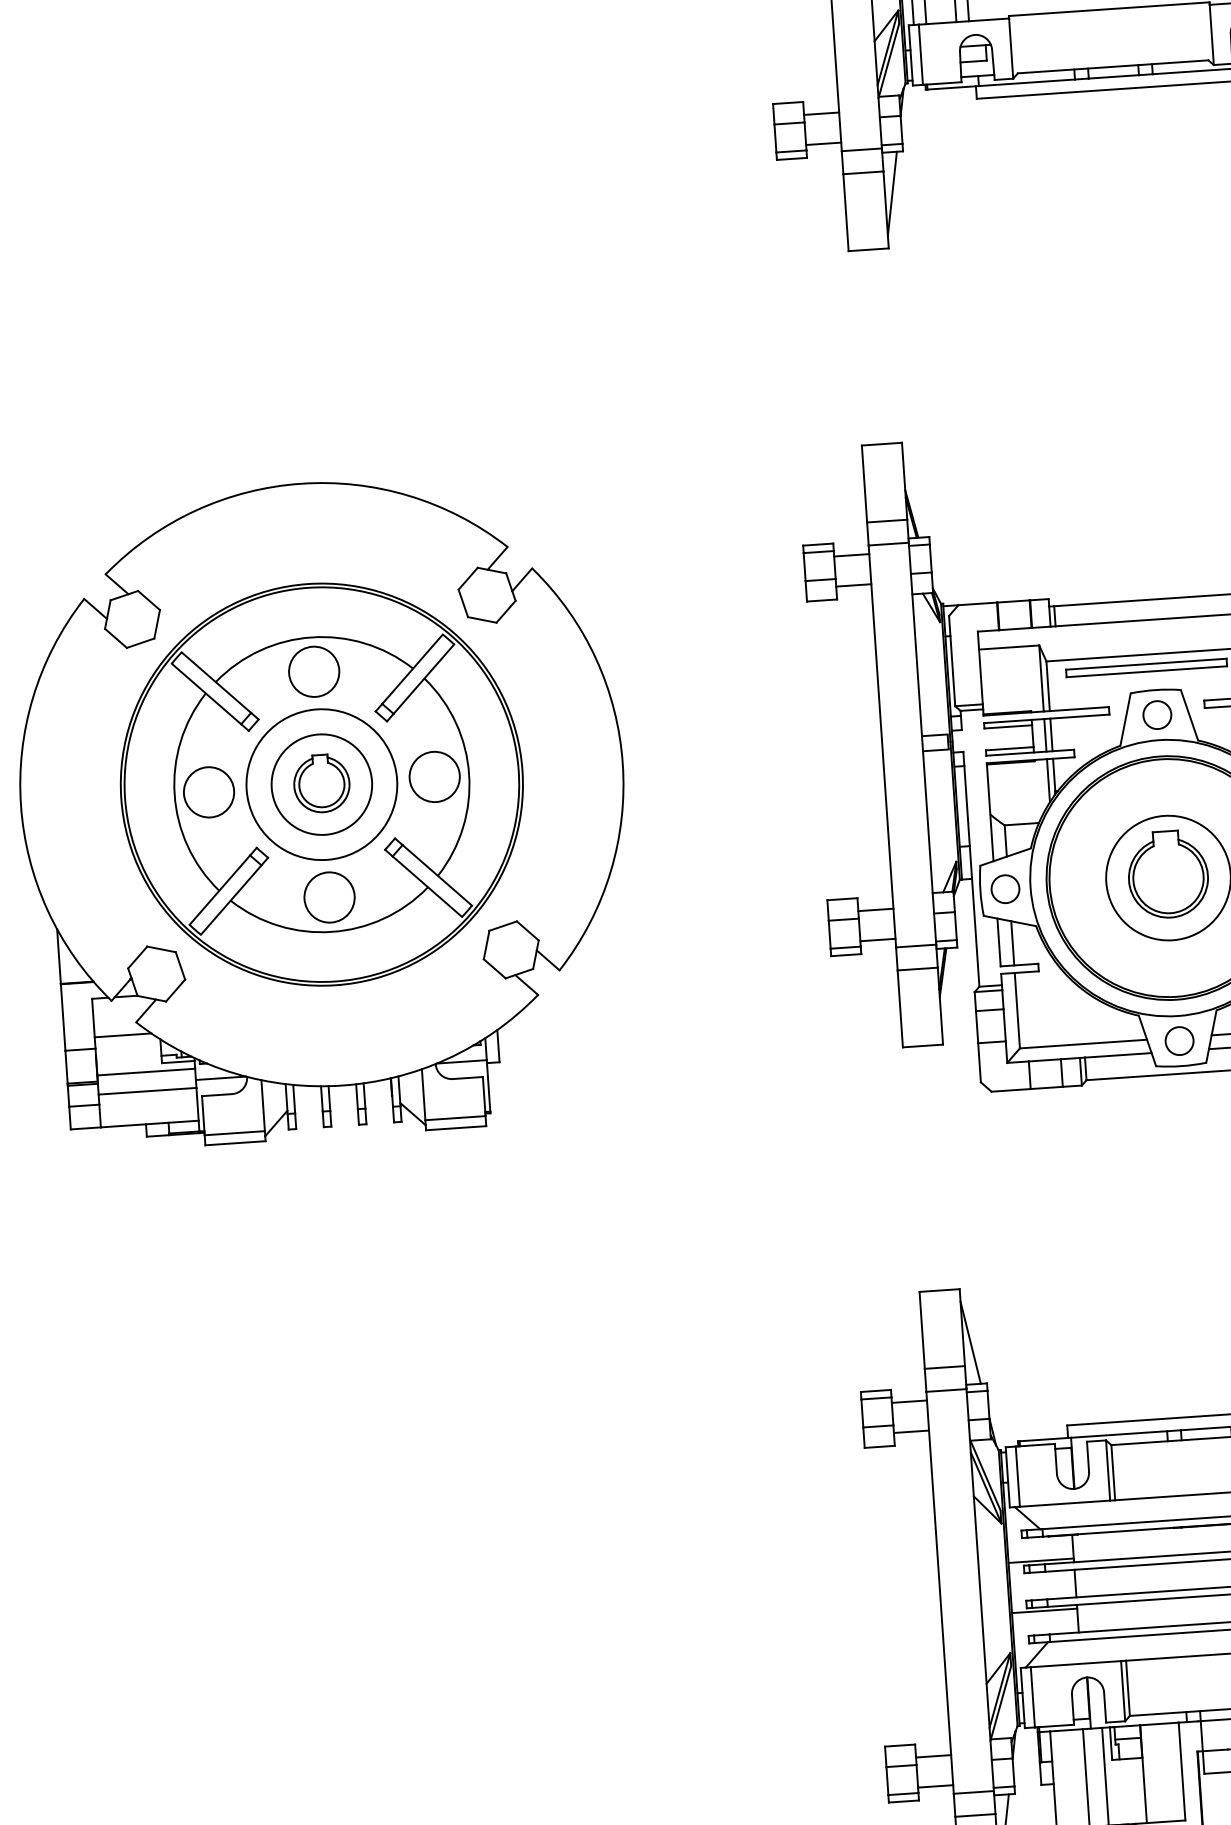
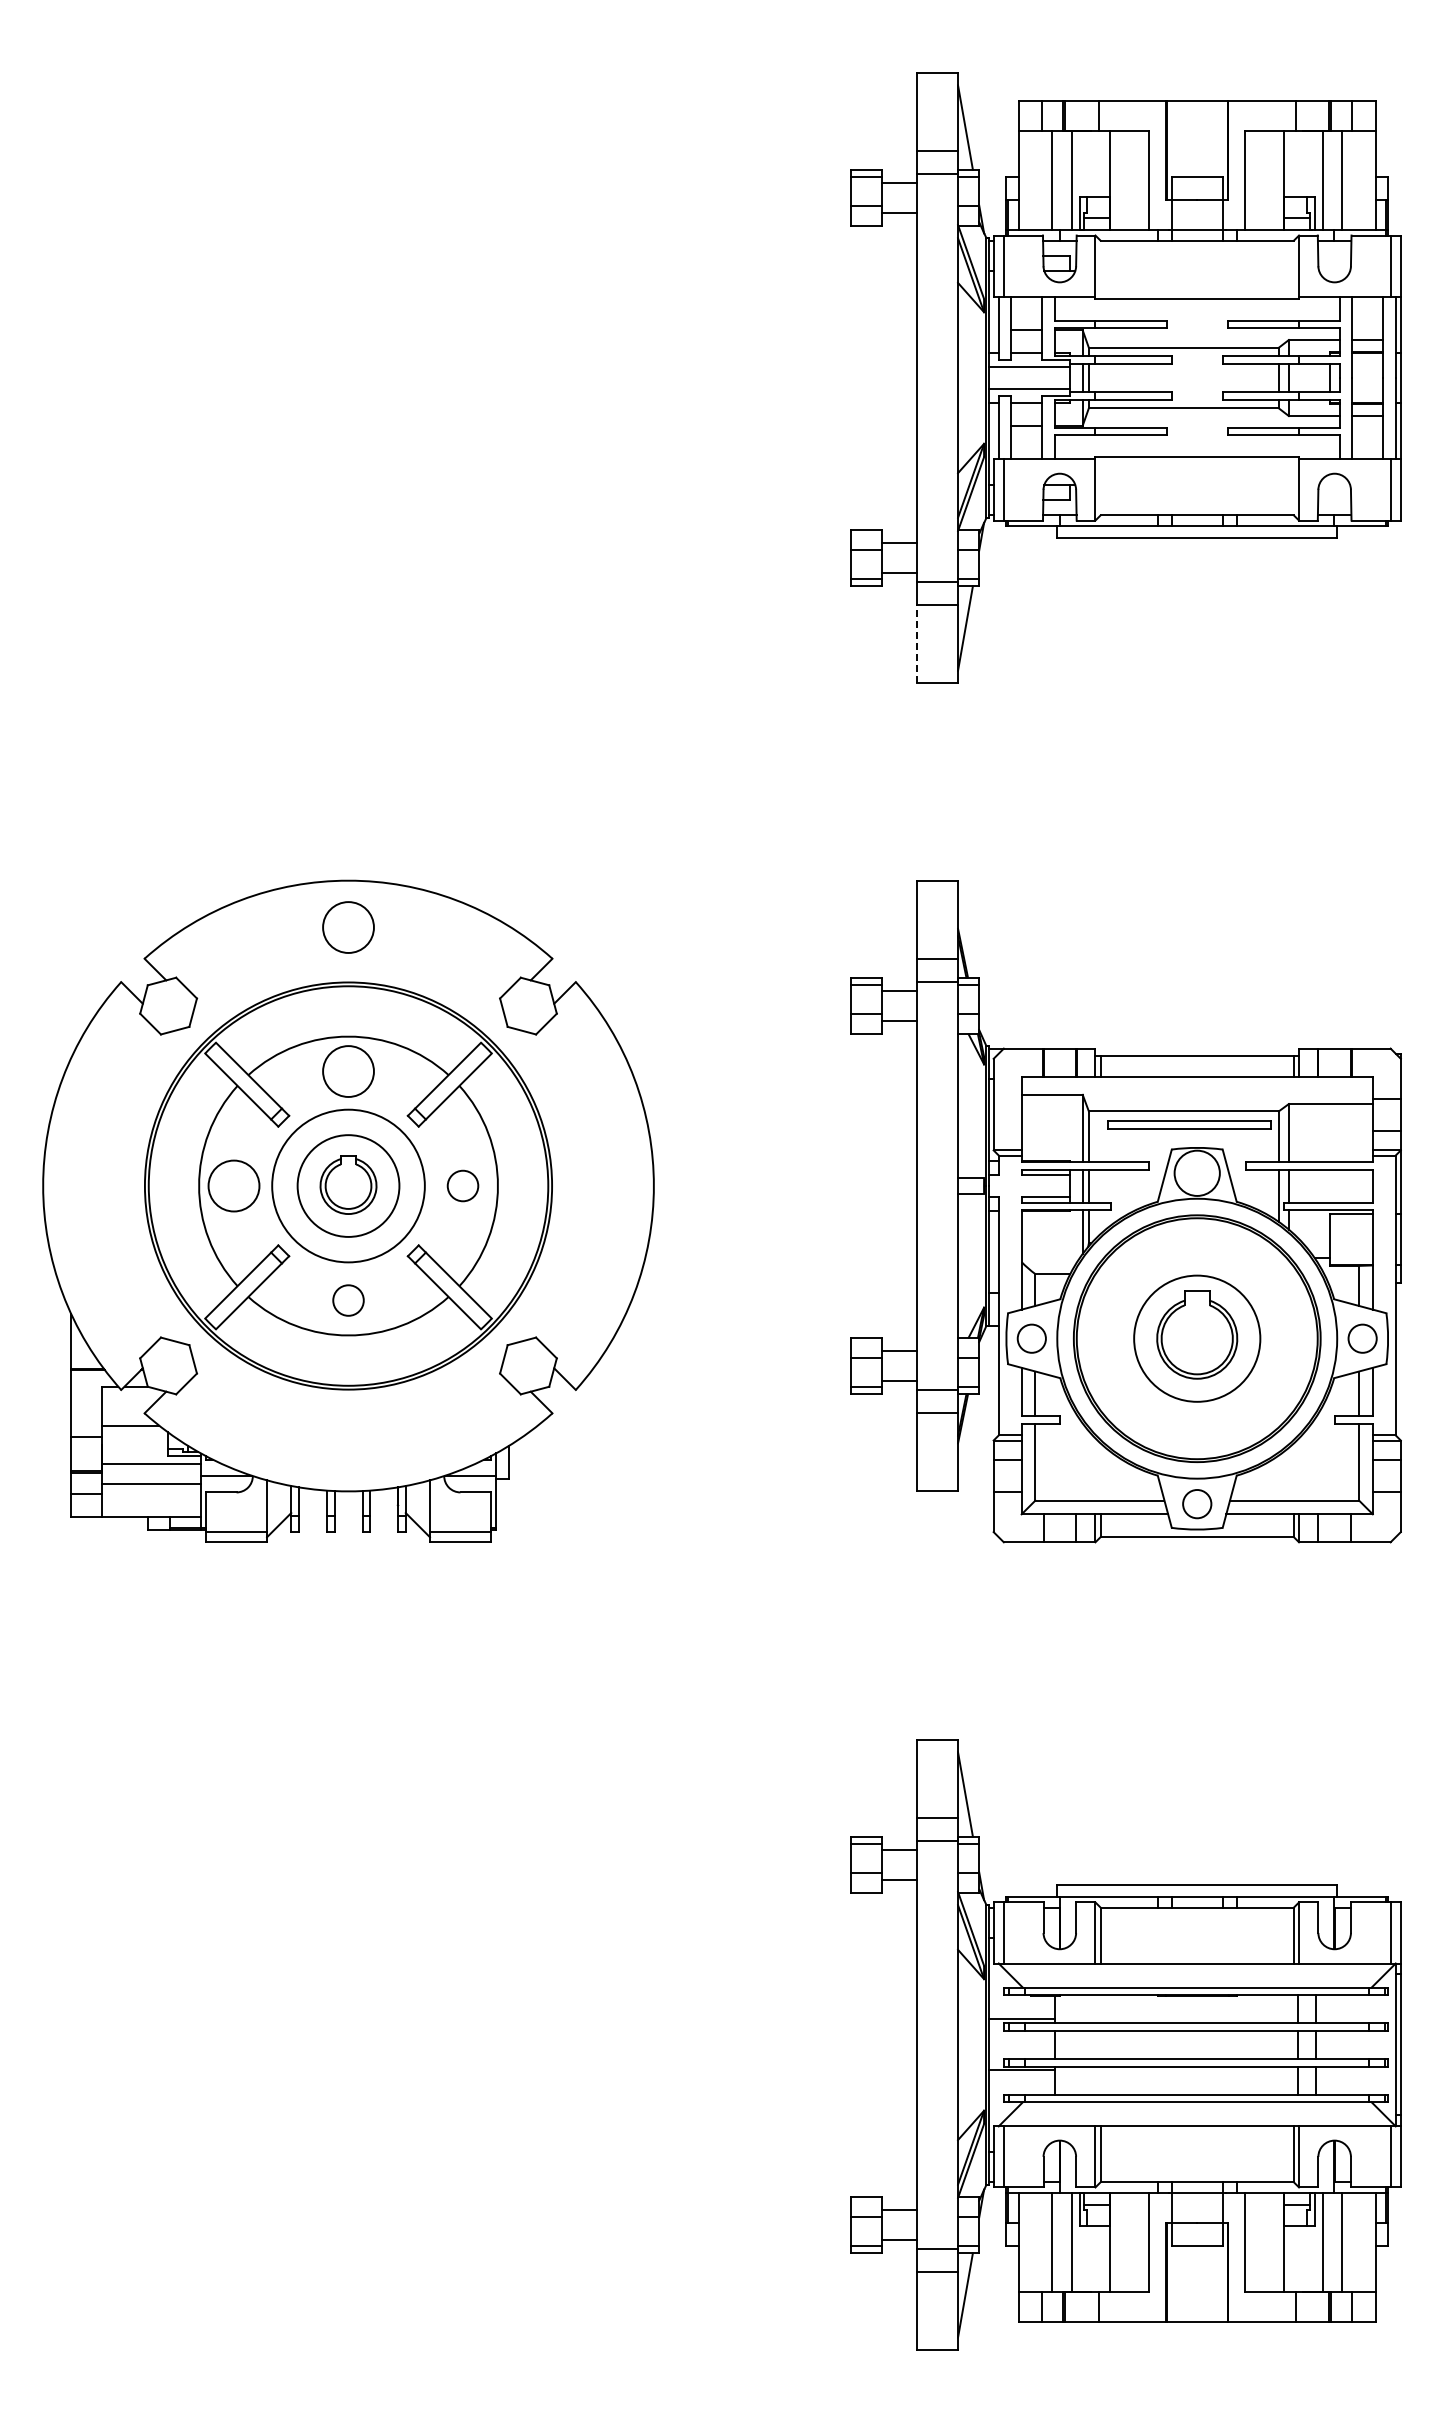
line: (846, 211) -> (917, 643), solid -> dashed
circle: (304, 529) -> (348, 927), added
circle: (1157, 715) -> (1197, 1173), size x1.6
circle: (434, 776) -> (462, 1185), size x0.6
circle: (329, 897) -> (348, 1300), size x0.6

